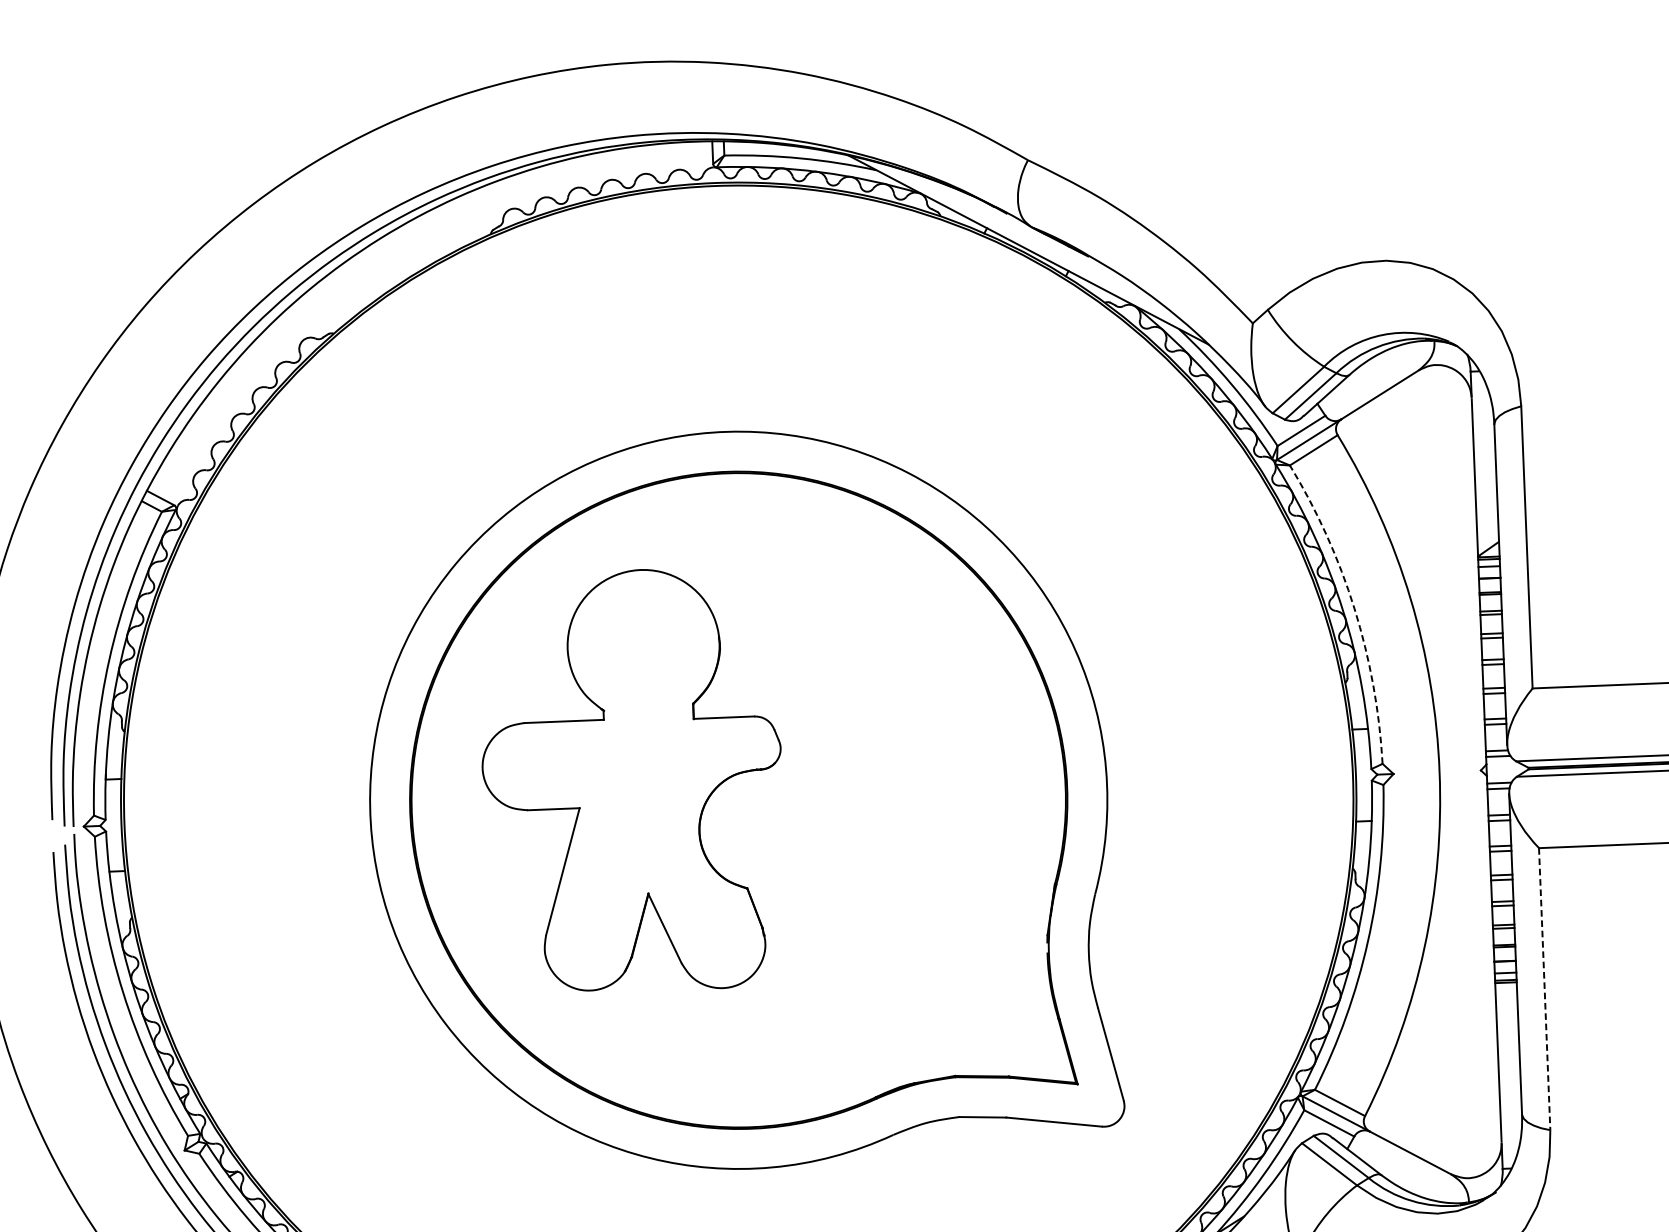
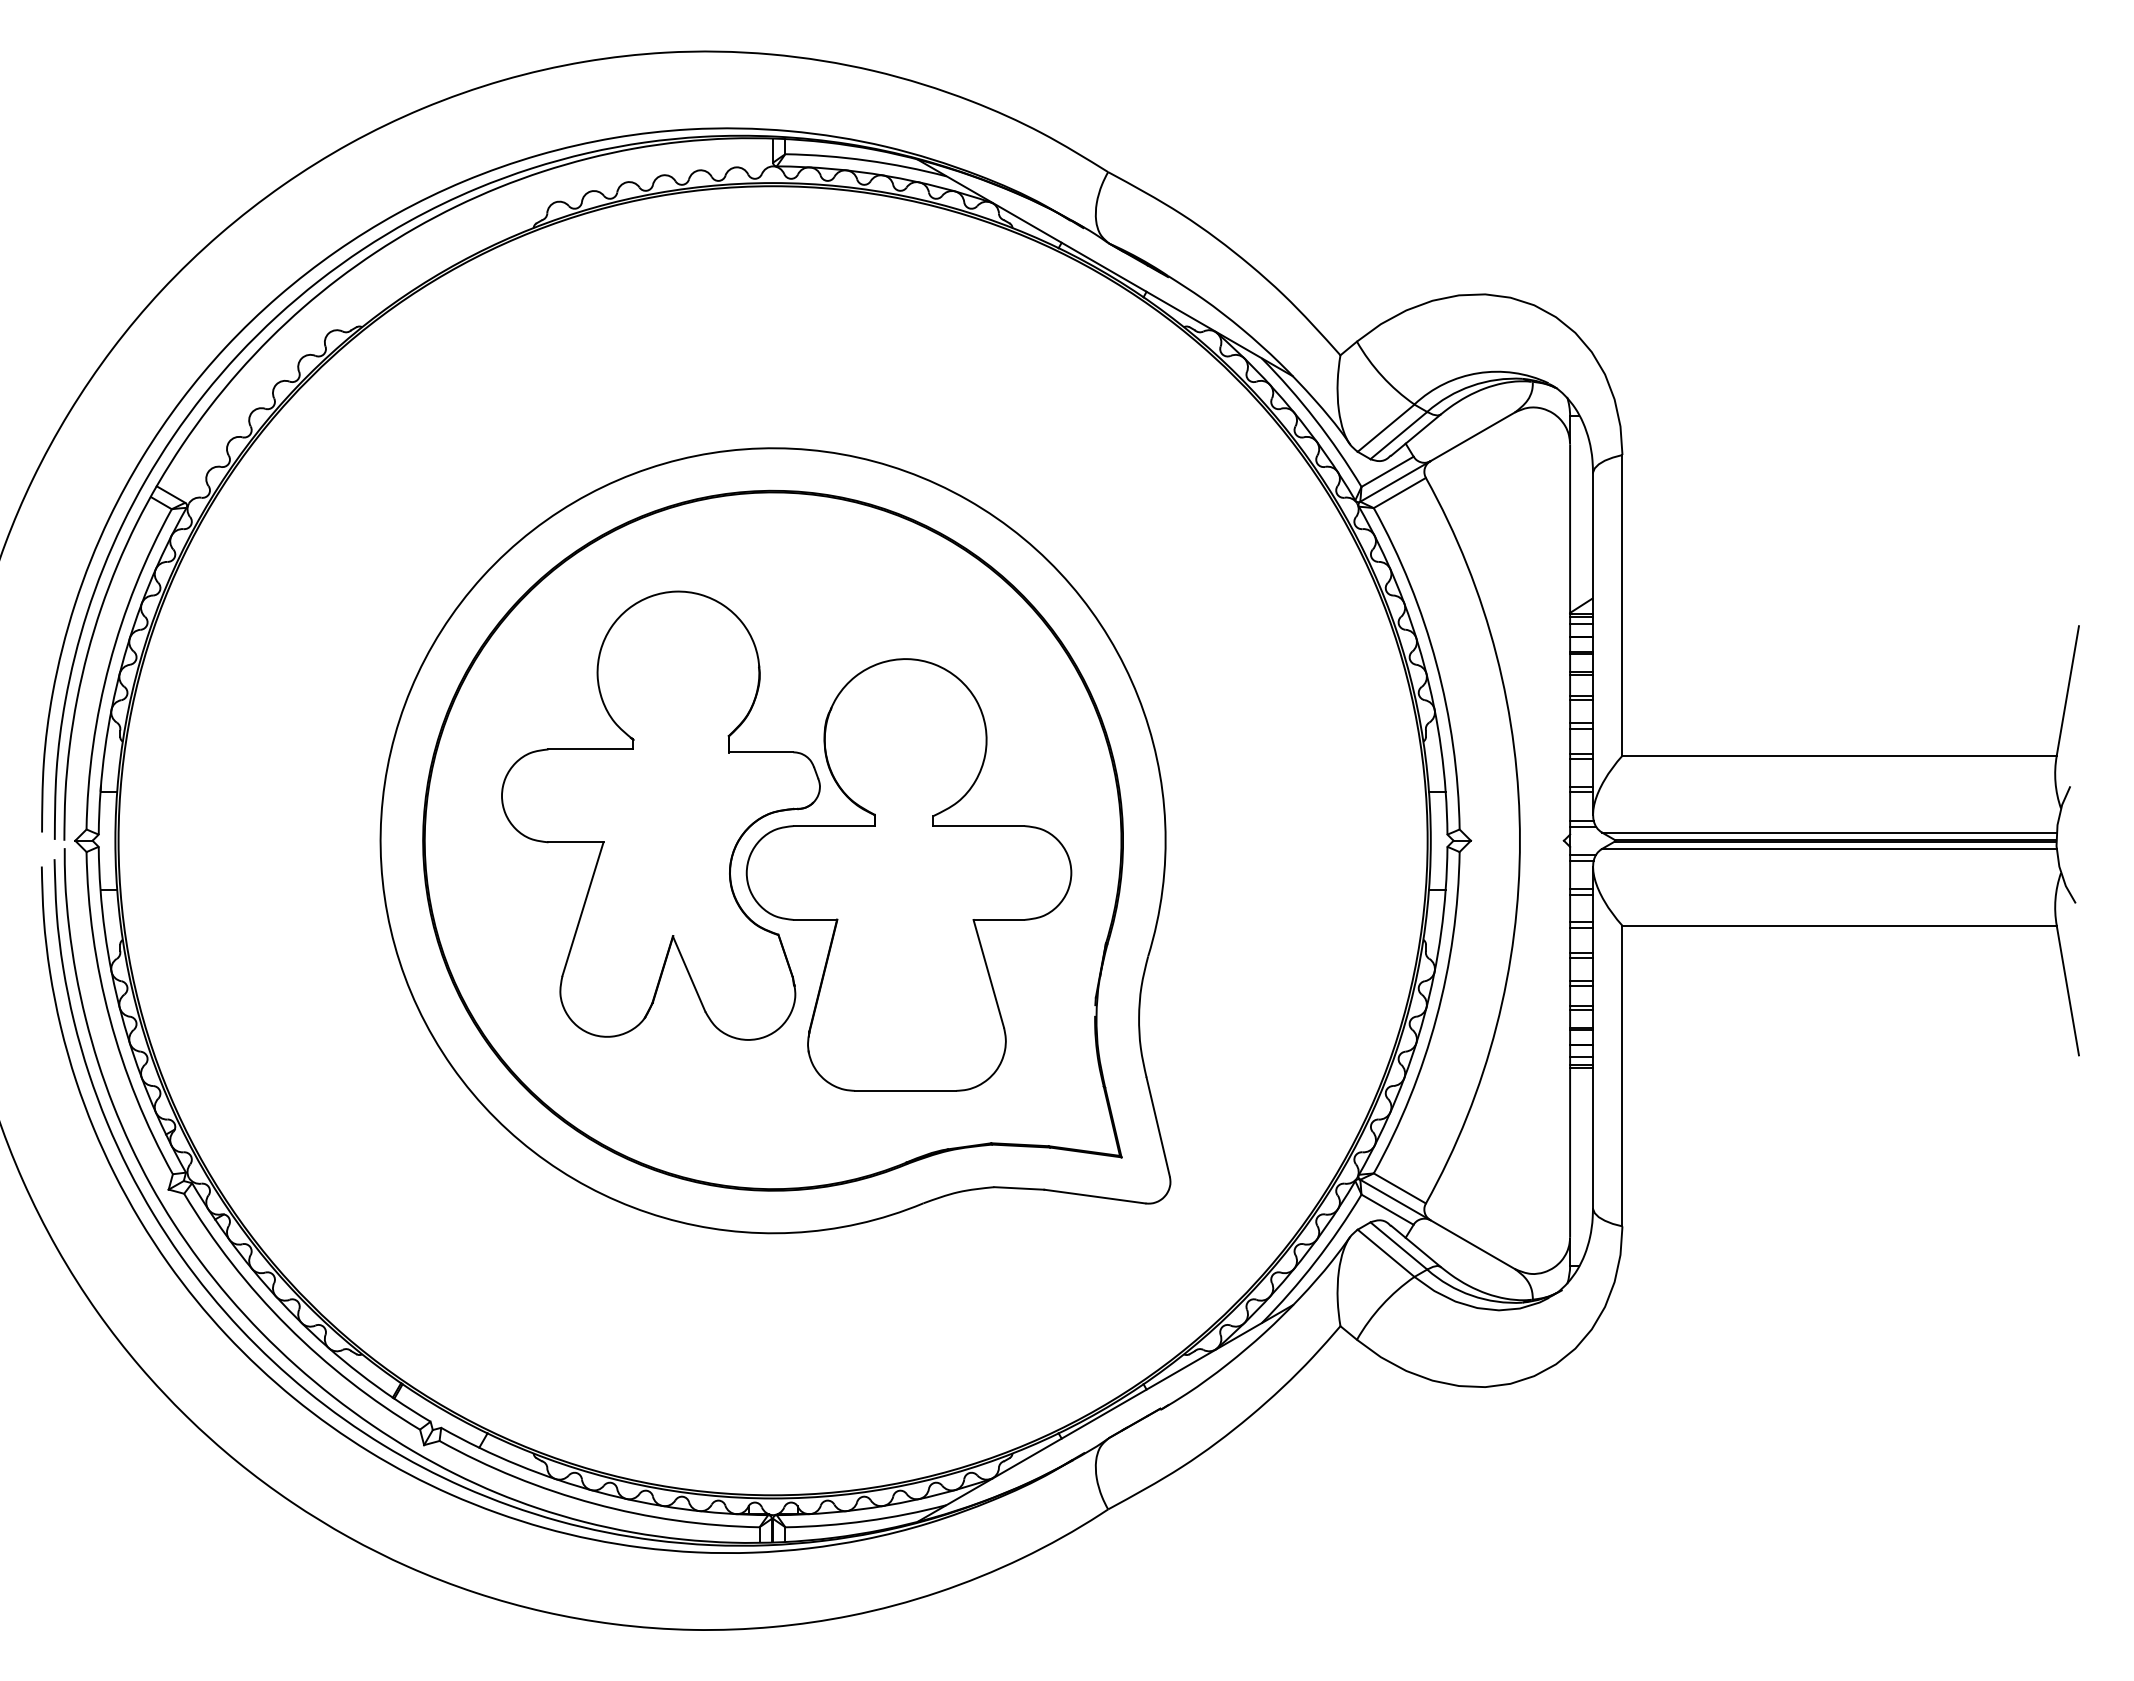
arc: (1354, 608) -> (1436, 663), dashed -> solid
part: (867, 826) -> (908, 874), added
line: (1544, 989) -> (1622, 1076), dashed -> solid

